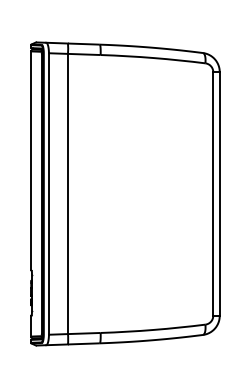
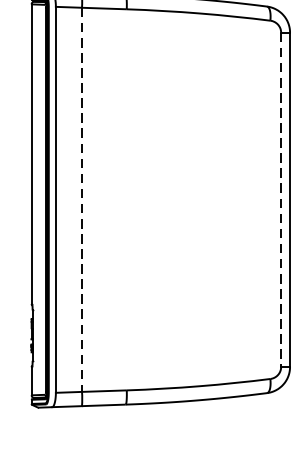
line: (68, 194) -> (82, 200), solid -> dashed
line: (213, 194) -> (281, 200), solid -> dashed

